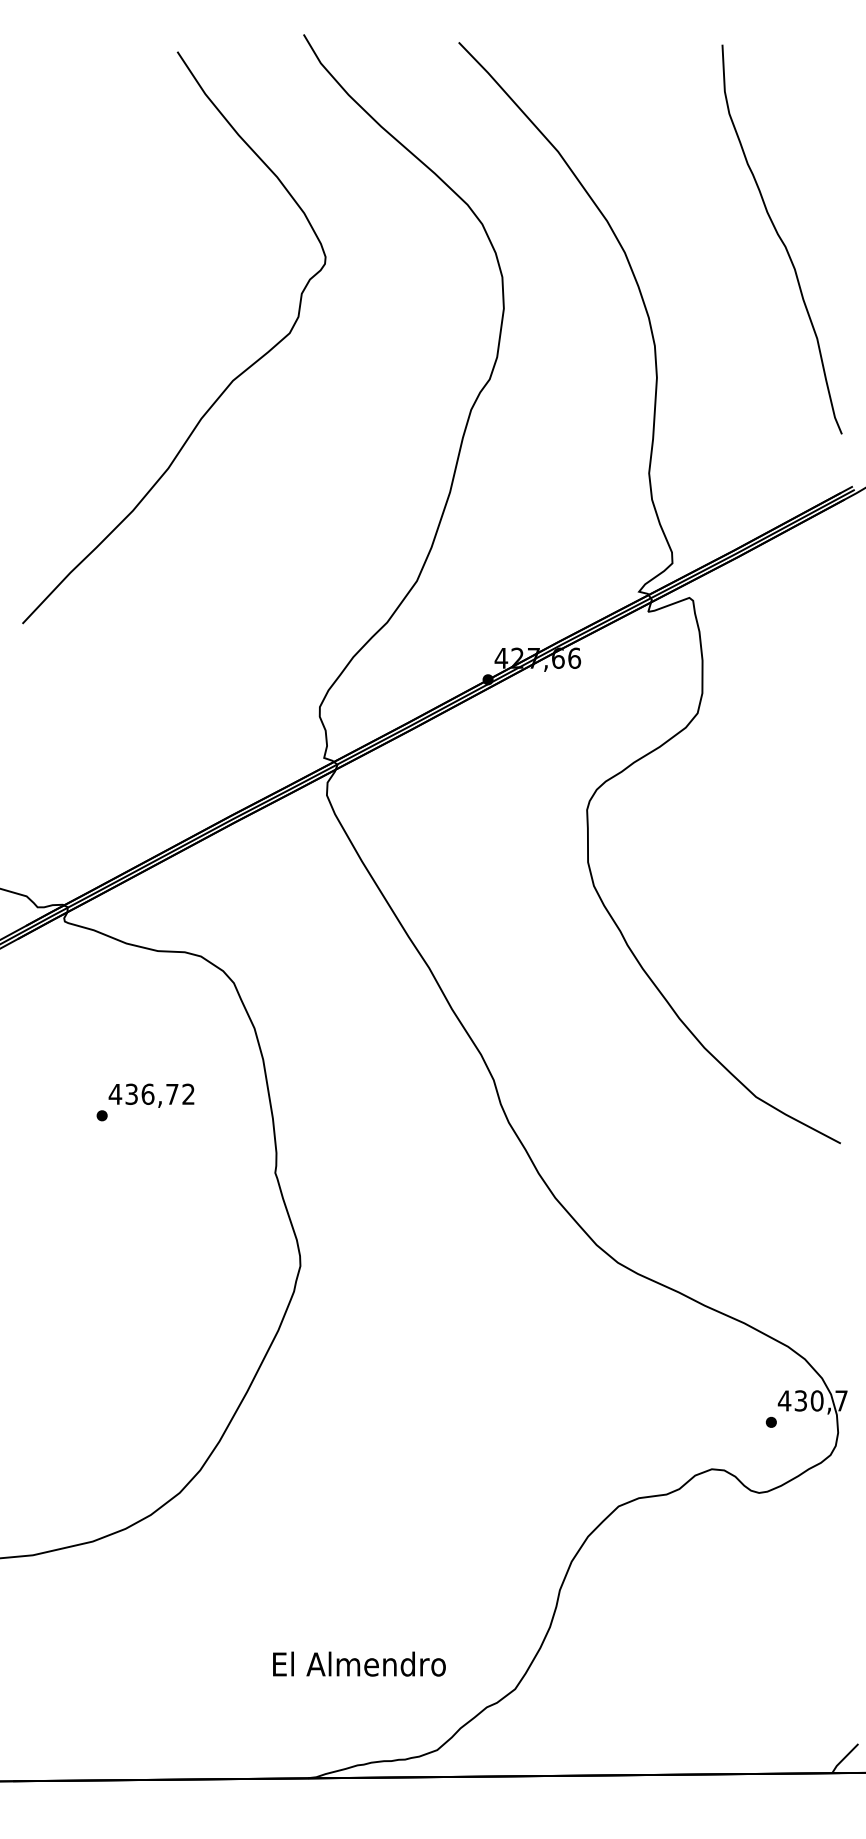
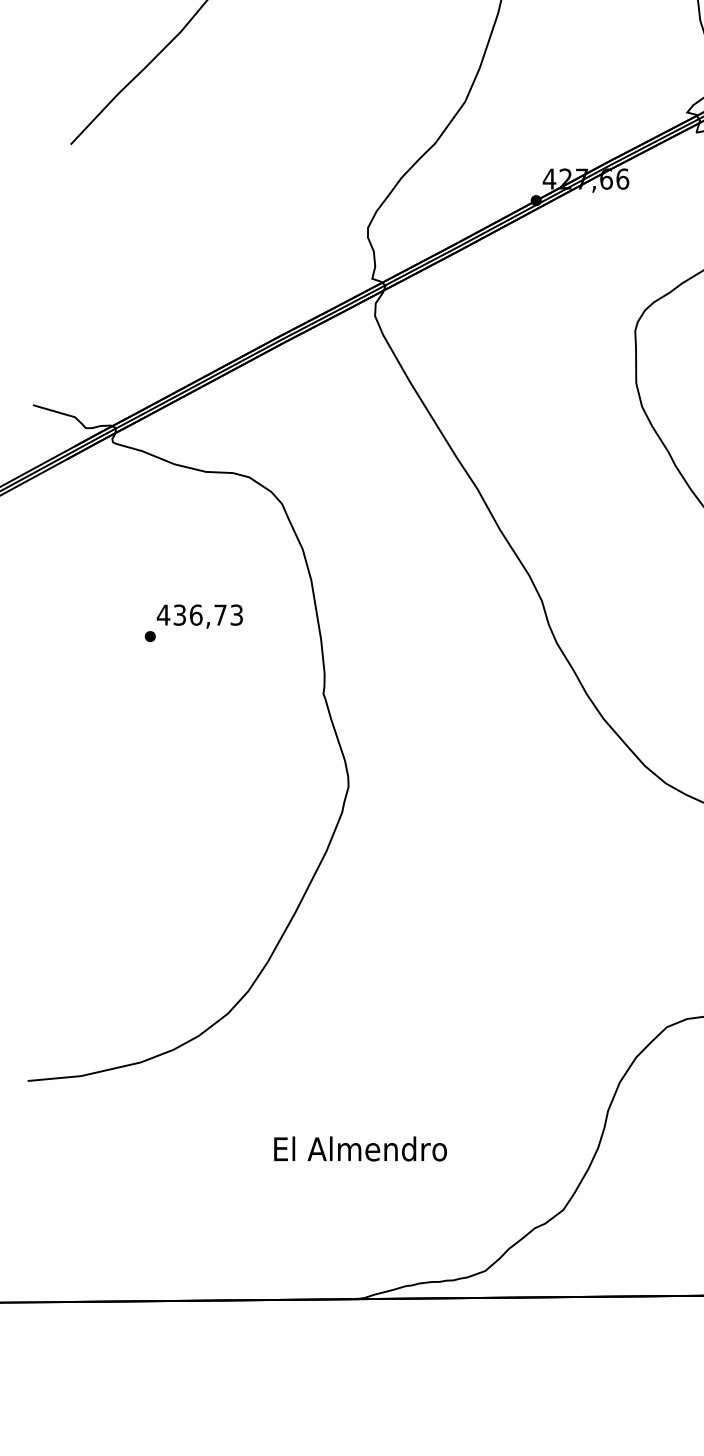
text: (188, 1094) -> (236, 615), 436,72 -> 436,73
text: (359, 1663) -> (360, 1148), moved

